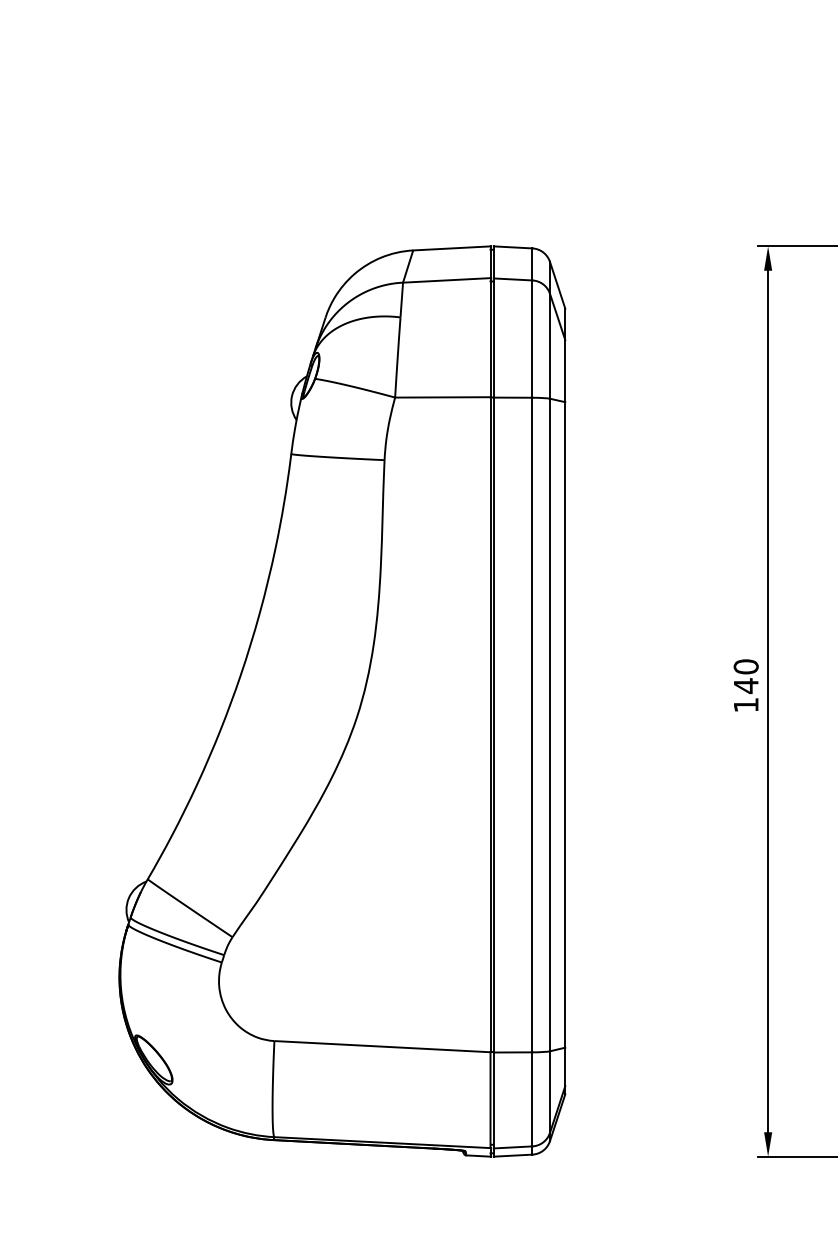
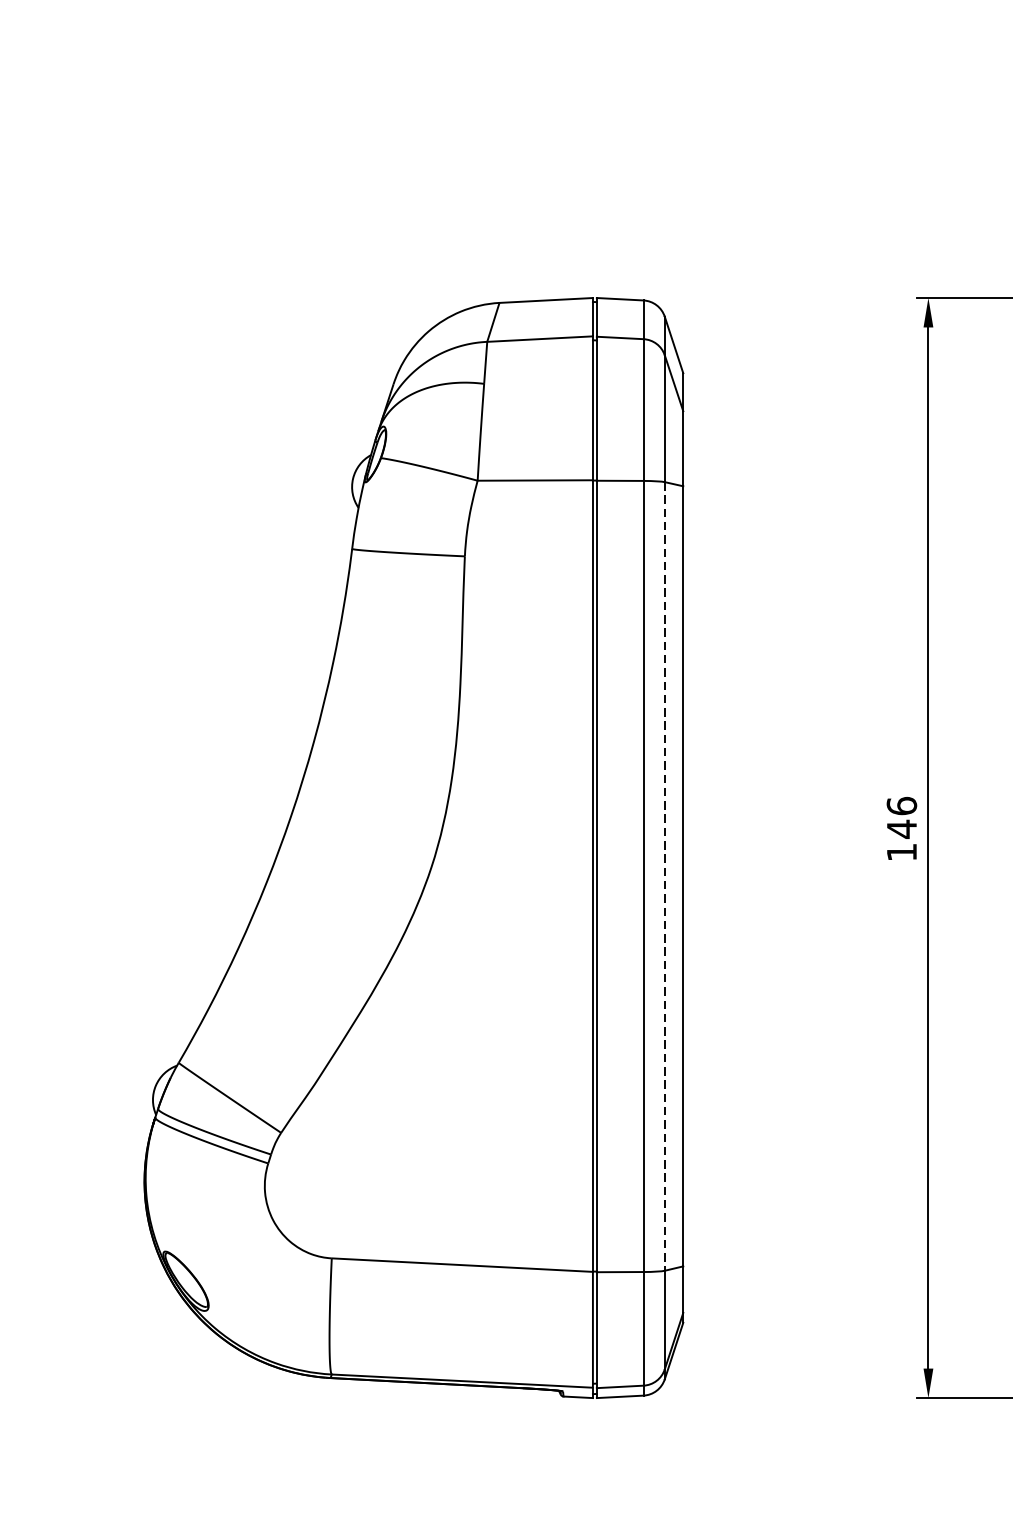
text: (745, 666) -> (901, 805), 140 -> 146
line: (549, 725) -> (664, 877), solid -> dashed

